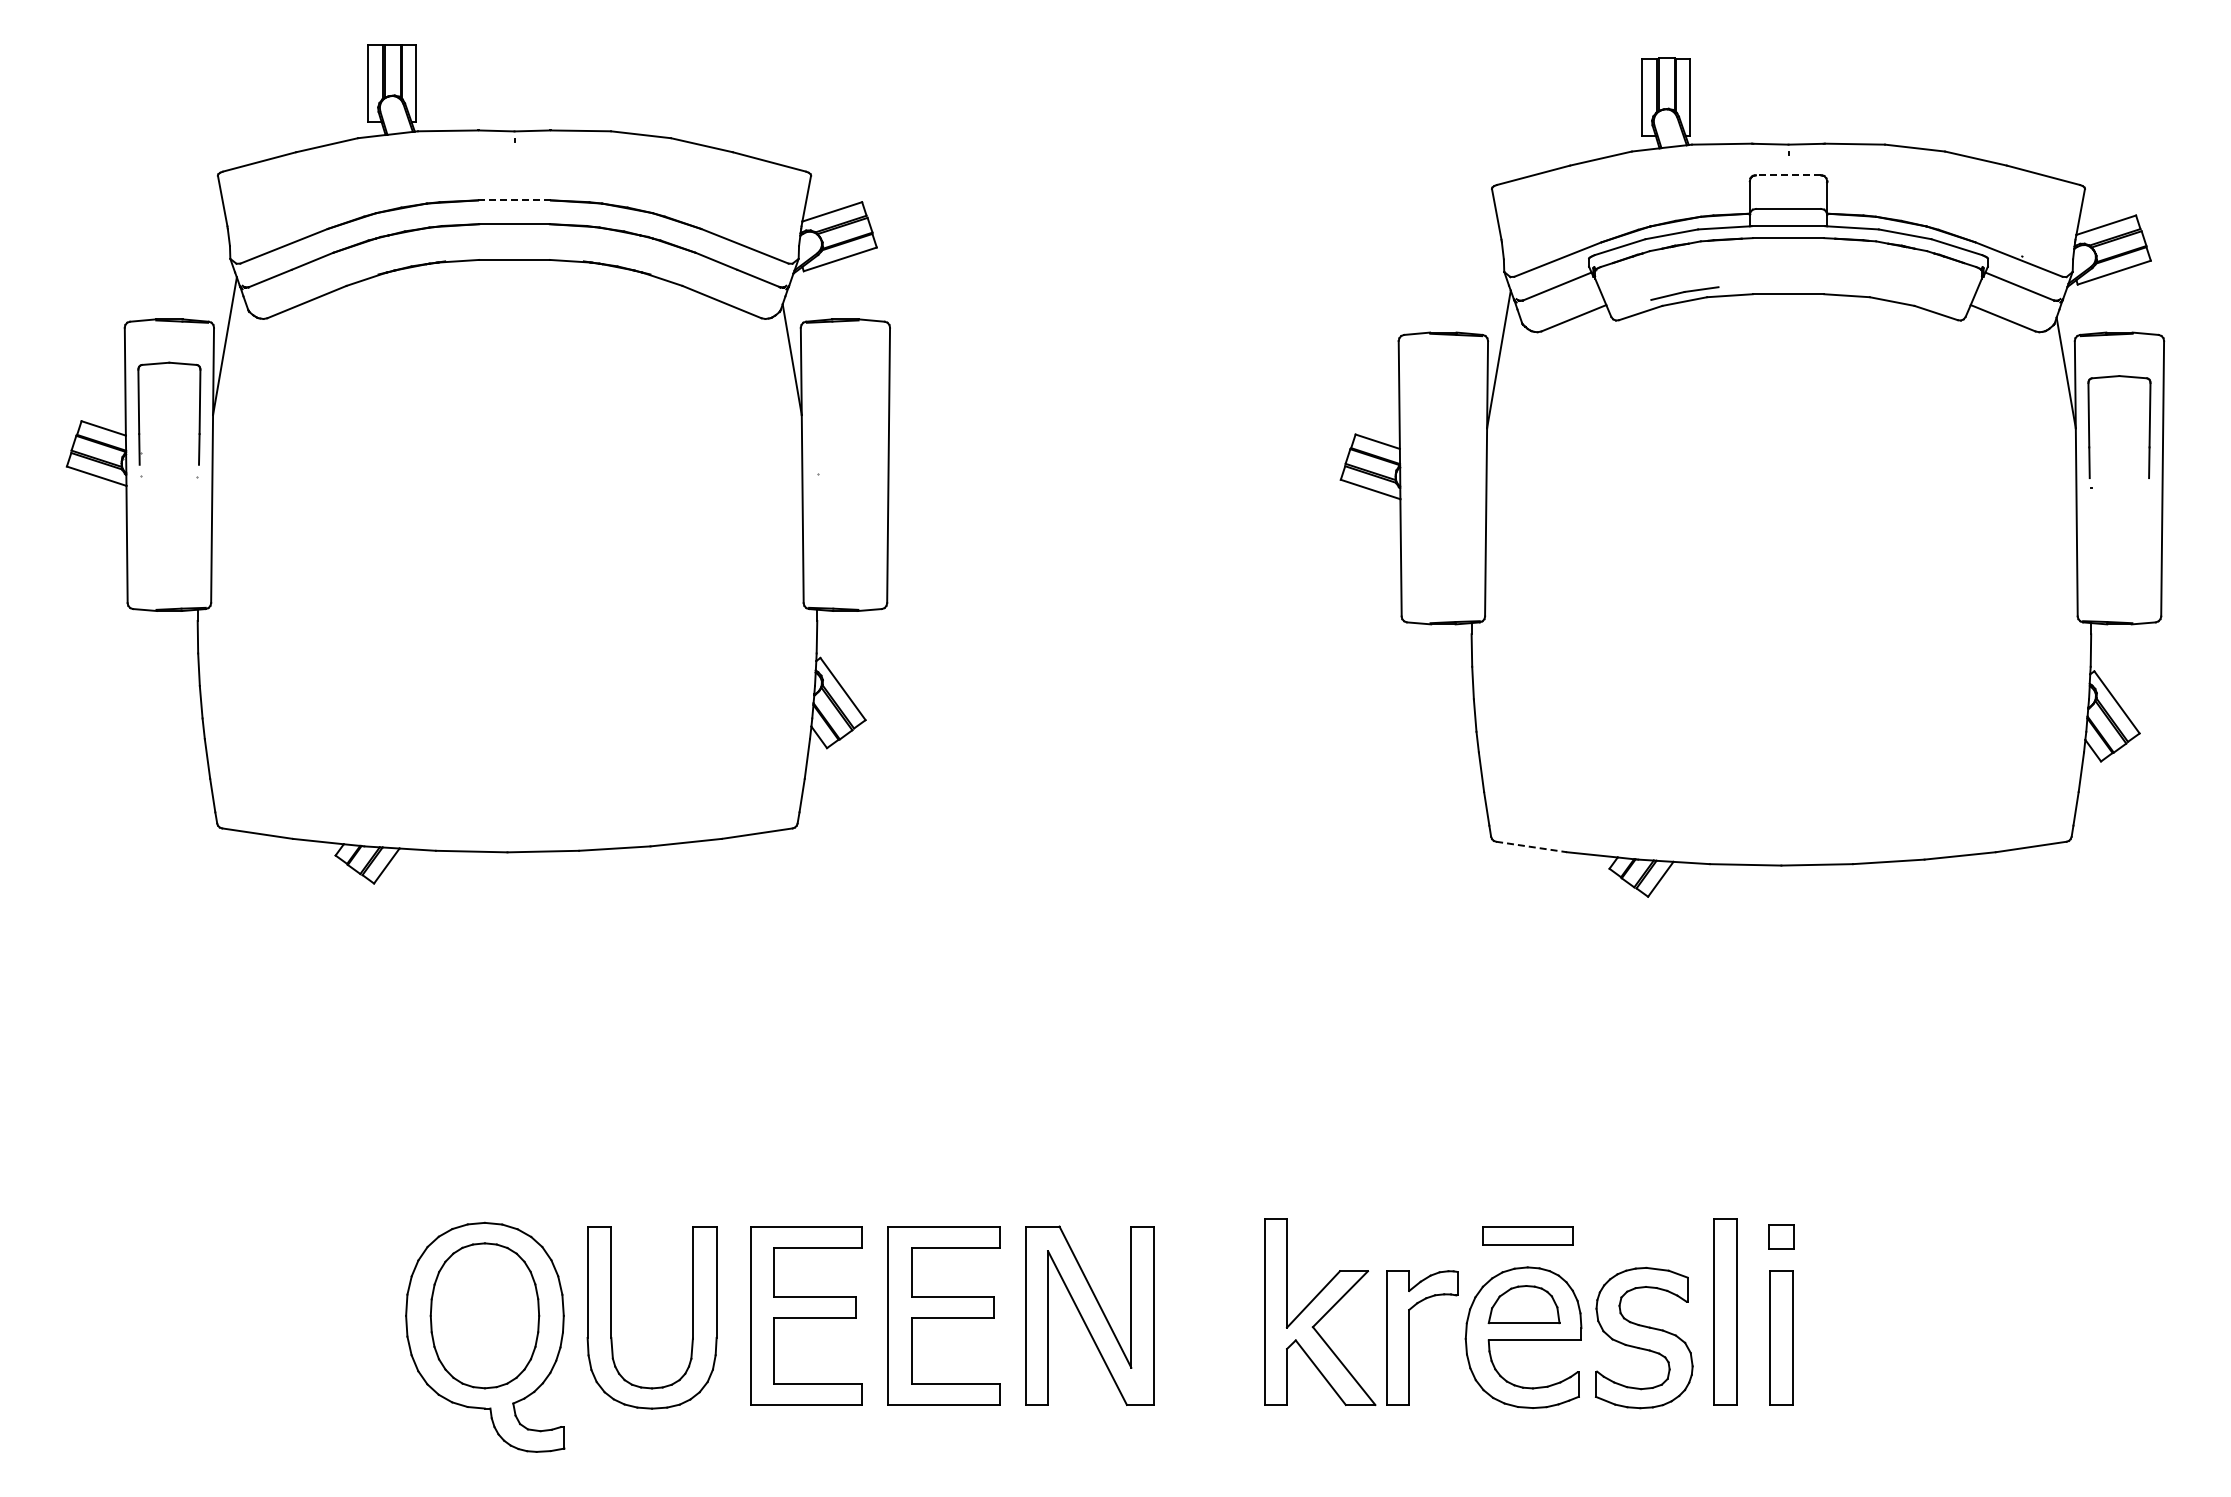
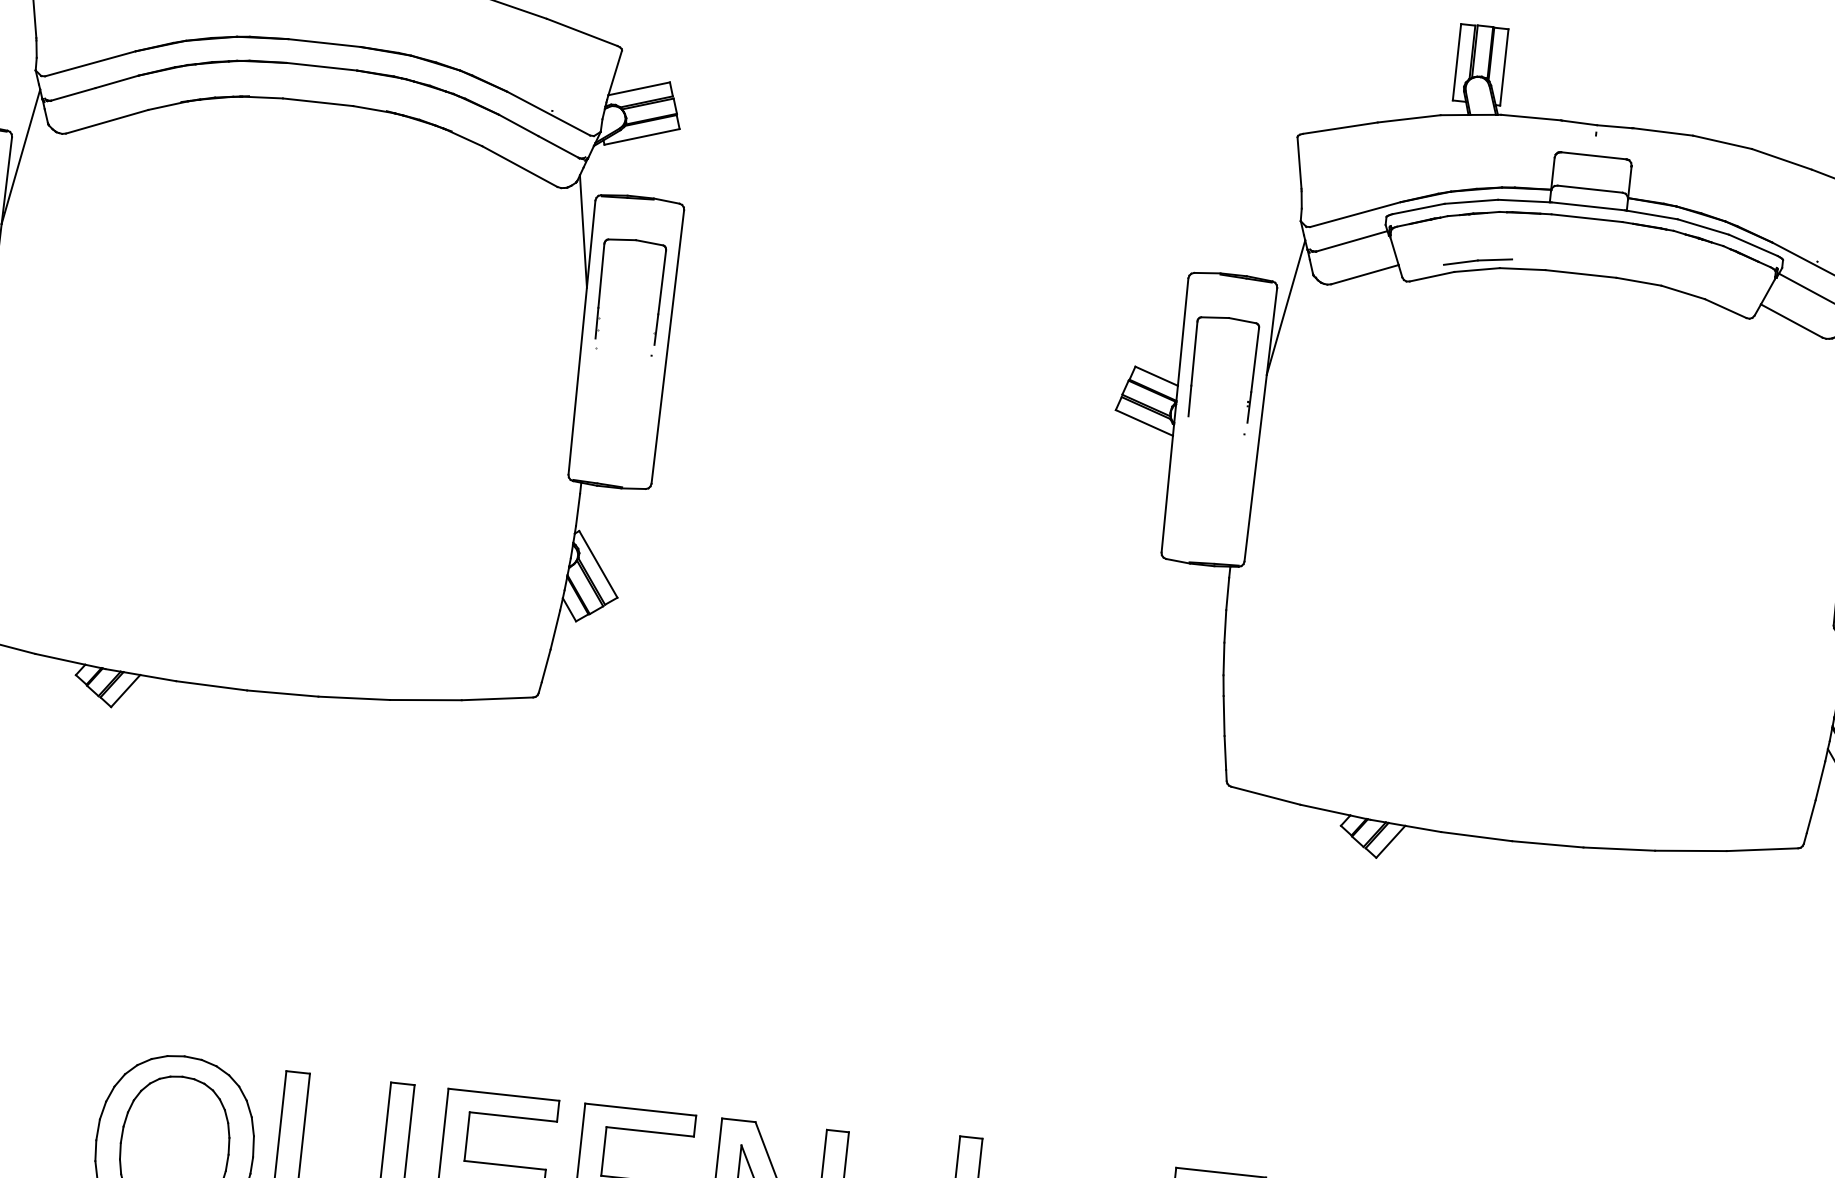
line: (1788, 175) -> (1593, 155), dashed -> solid
line: (514, 200) -> (324, 43), dashed -> solid
part: (874, 418) -> (658, 298), added
part: (1472, 426) -> (1252, 371), added
line: (1531, 846) -> (1265, 795), dashed -> solid

